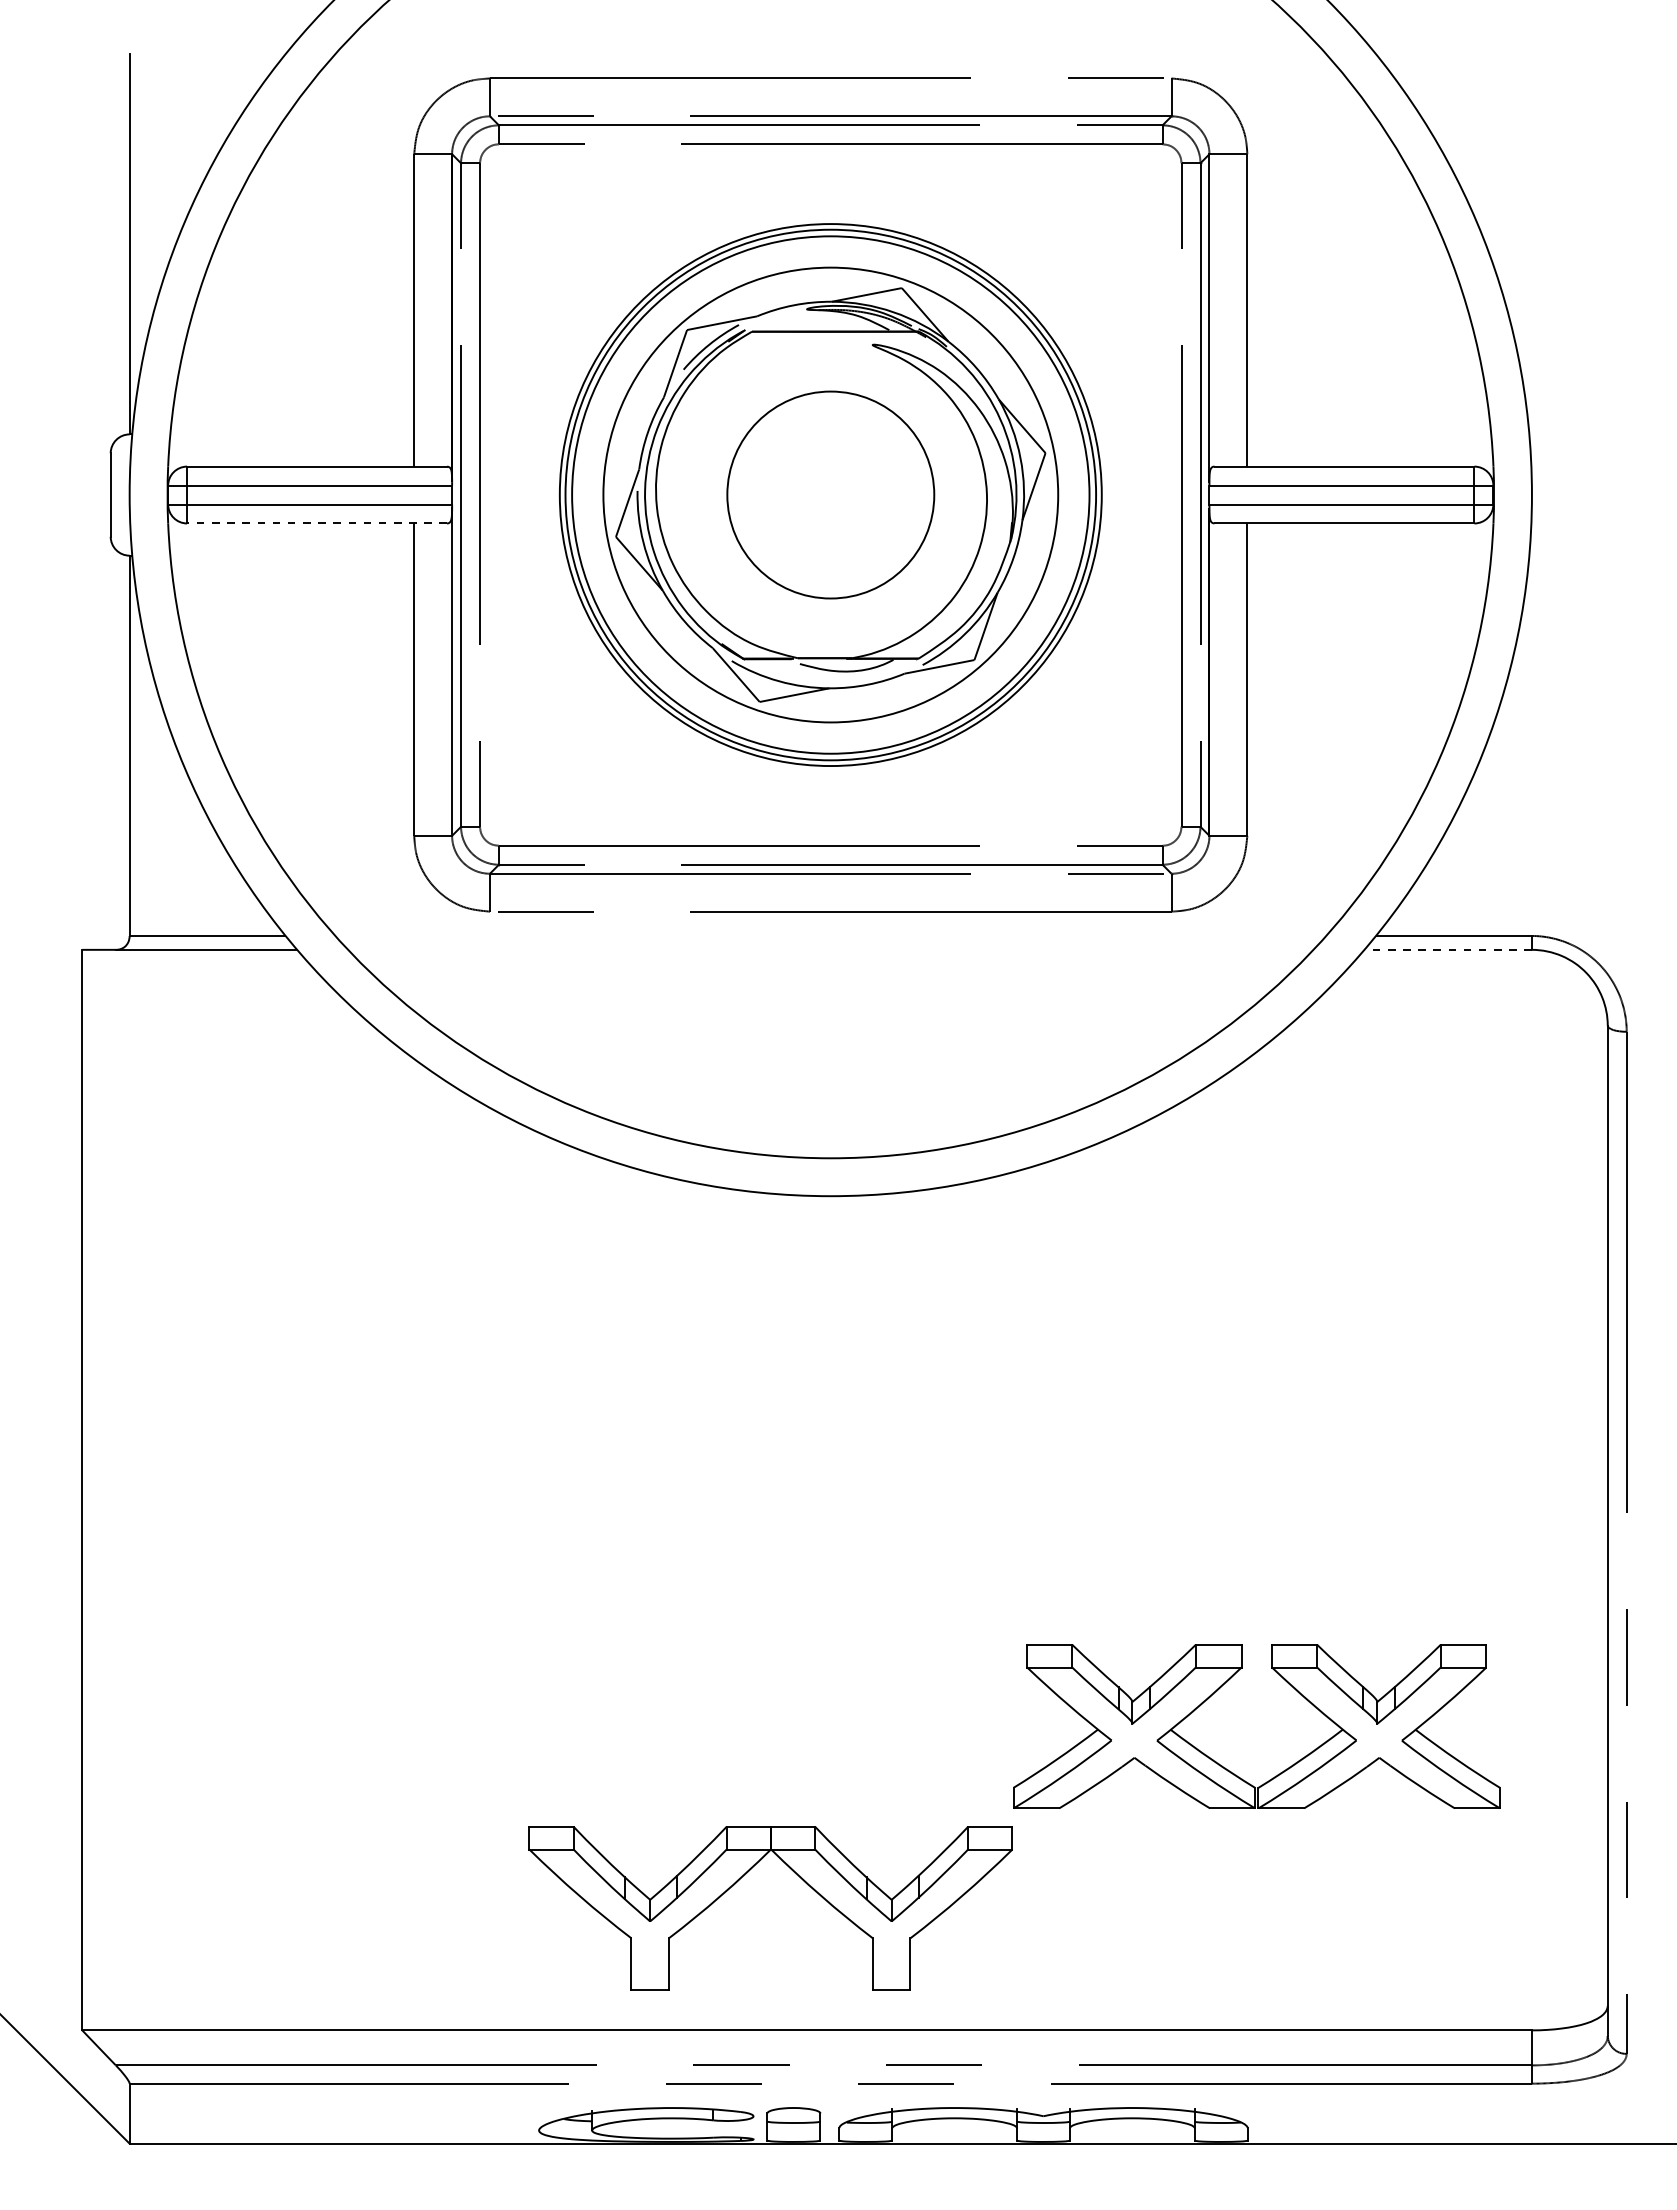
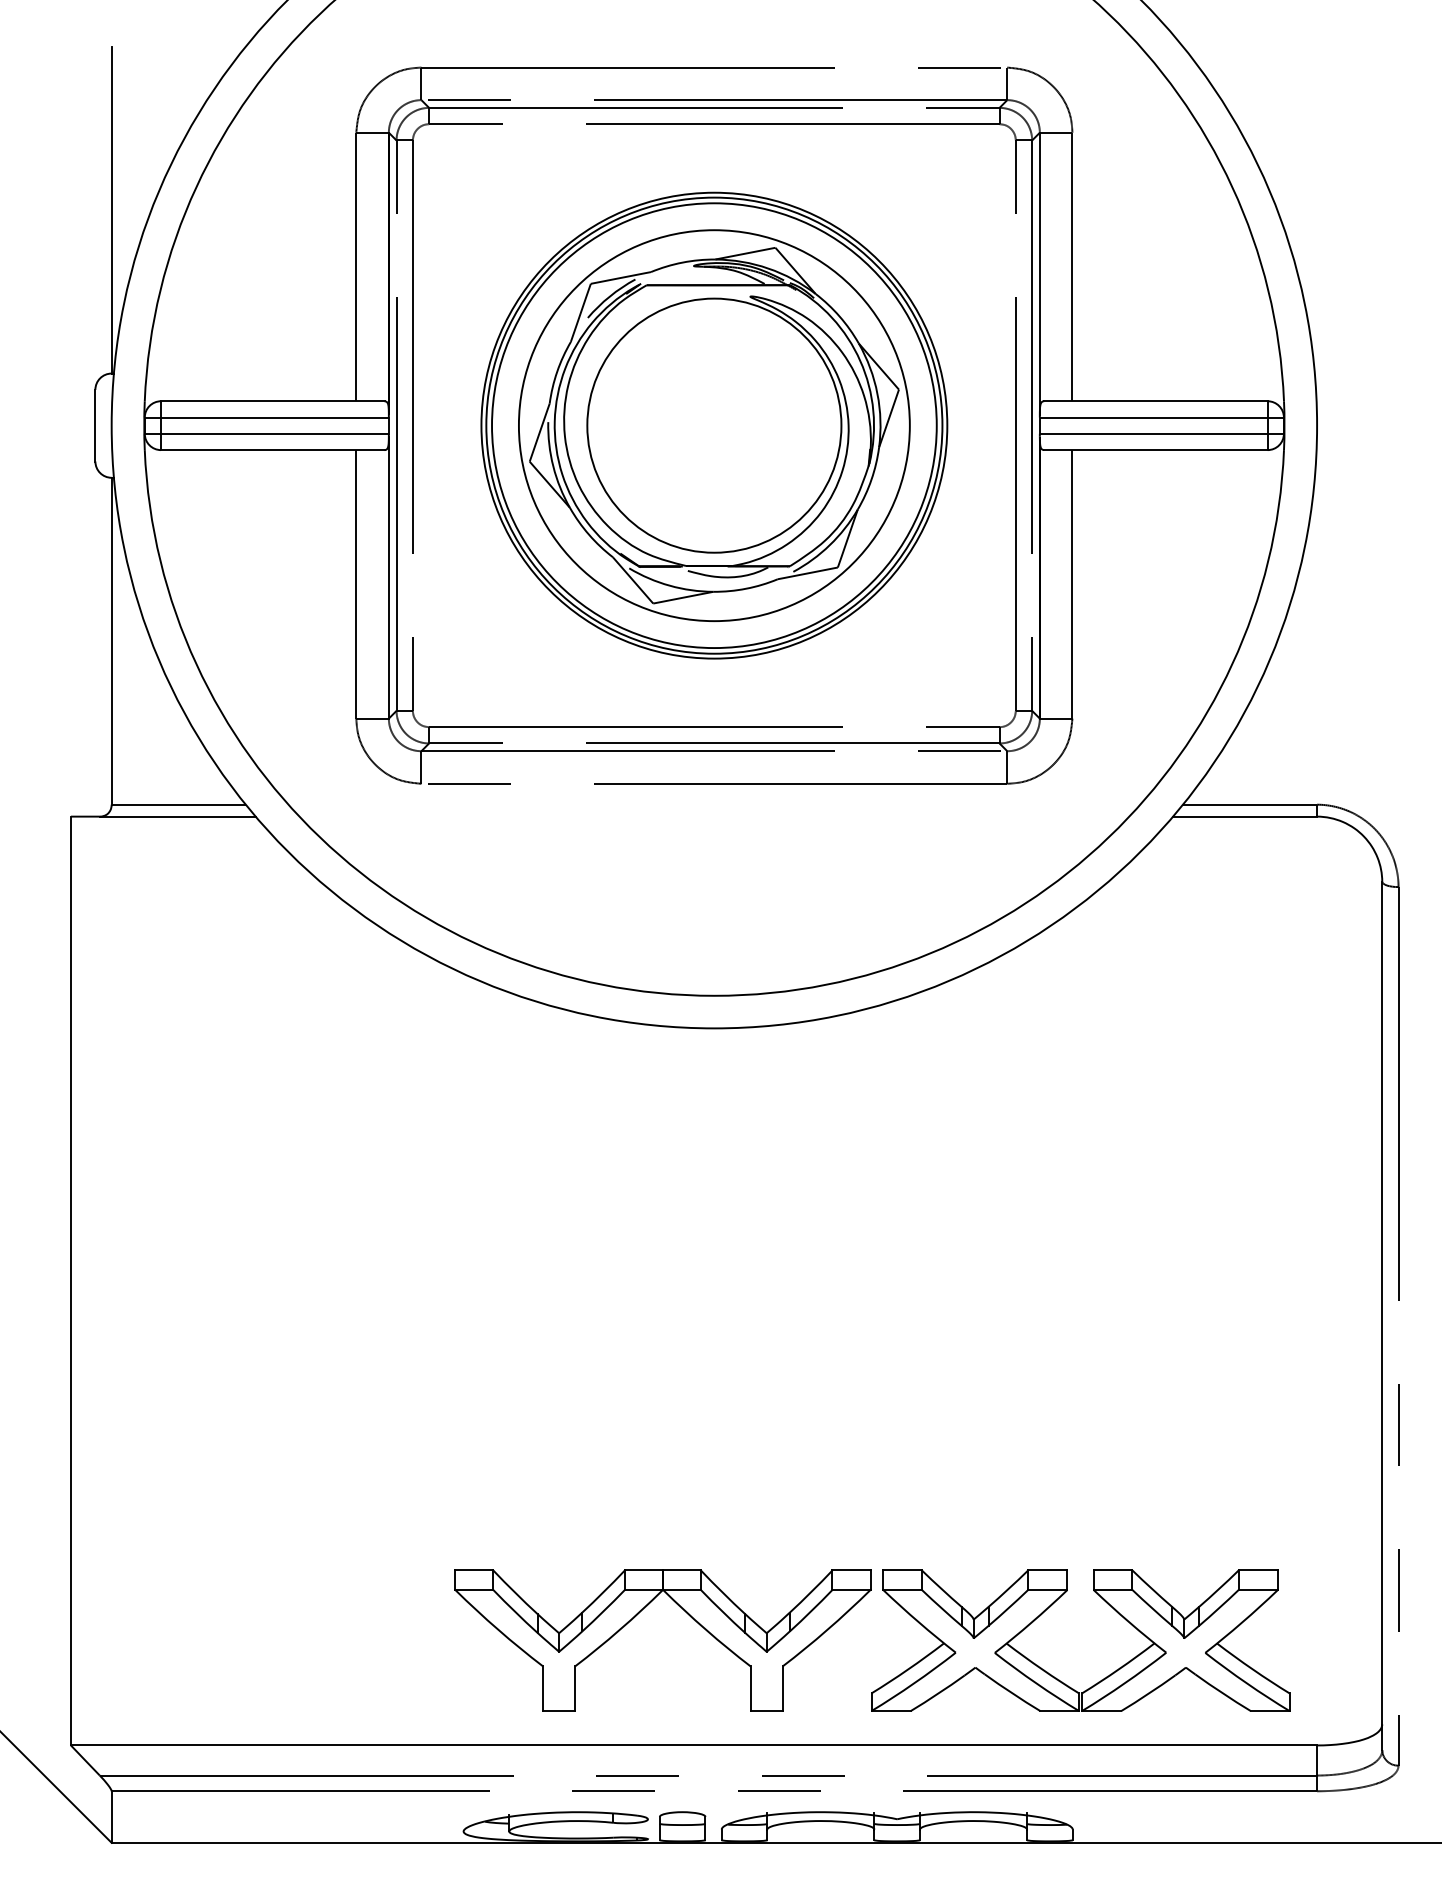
circle: (830, 494) -> (714, 425), size x1.43
line: (317, 523) -> (273, 450), dashed -> solid
line: (1448, 949) -> (1245, 816), dashed -> solid
part: (1228, 1769) -> (1056, 1677), moved

